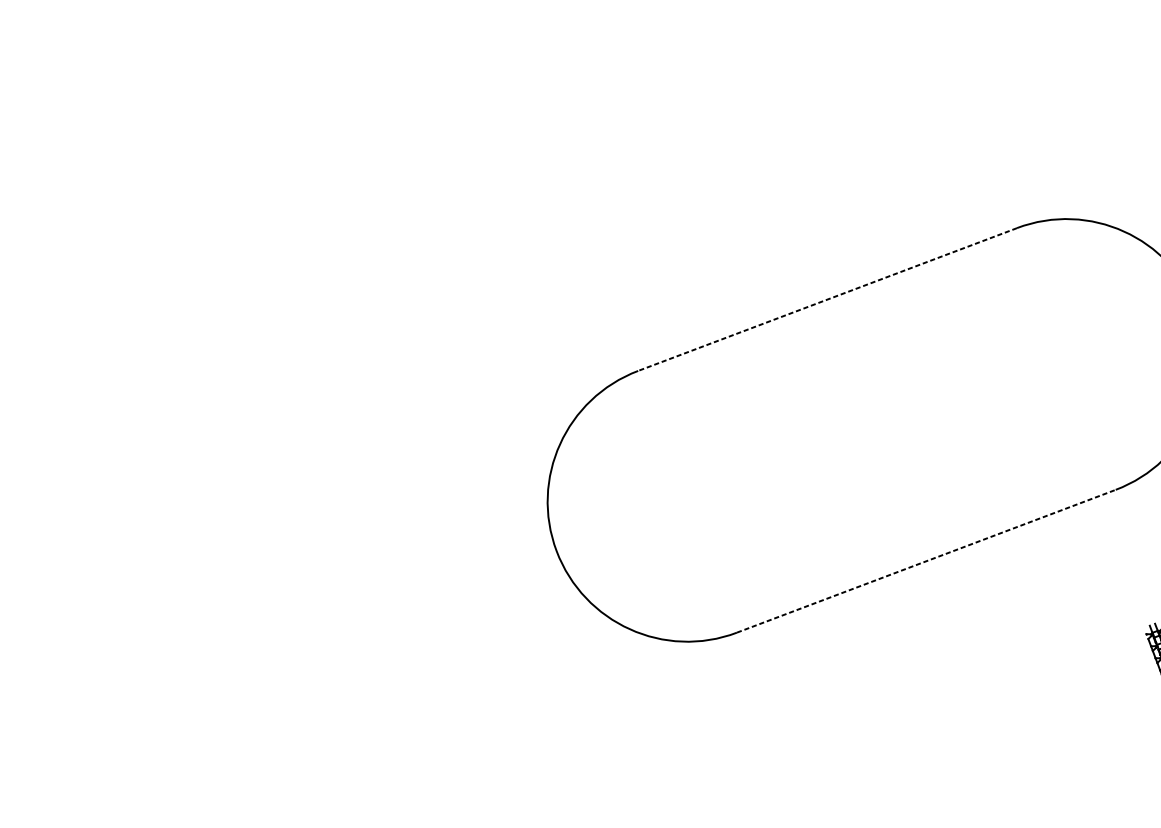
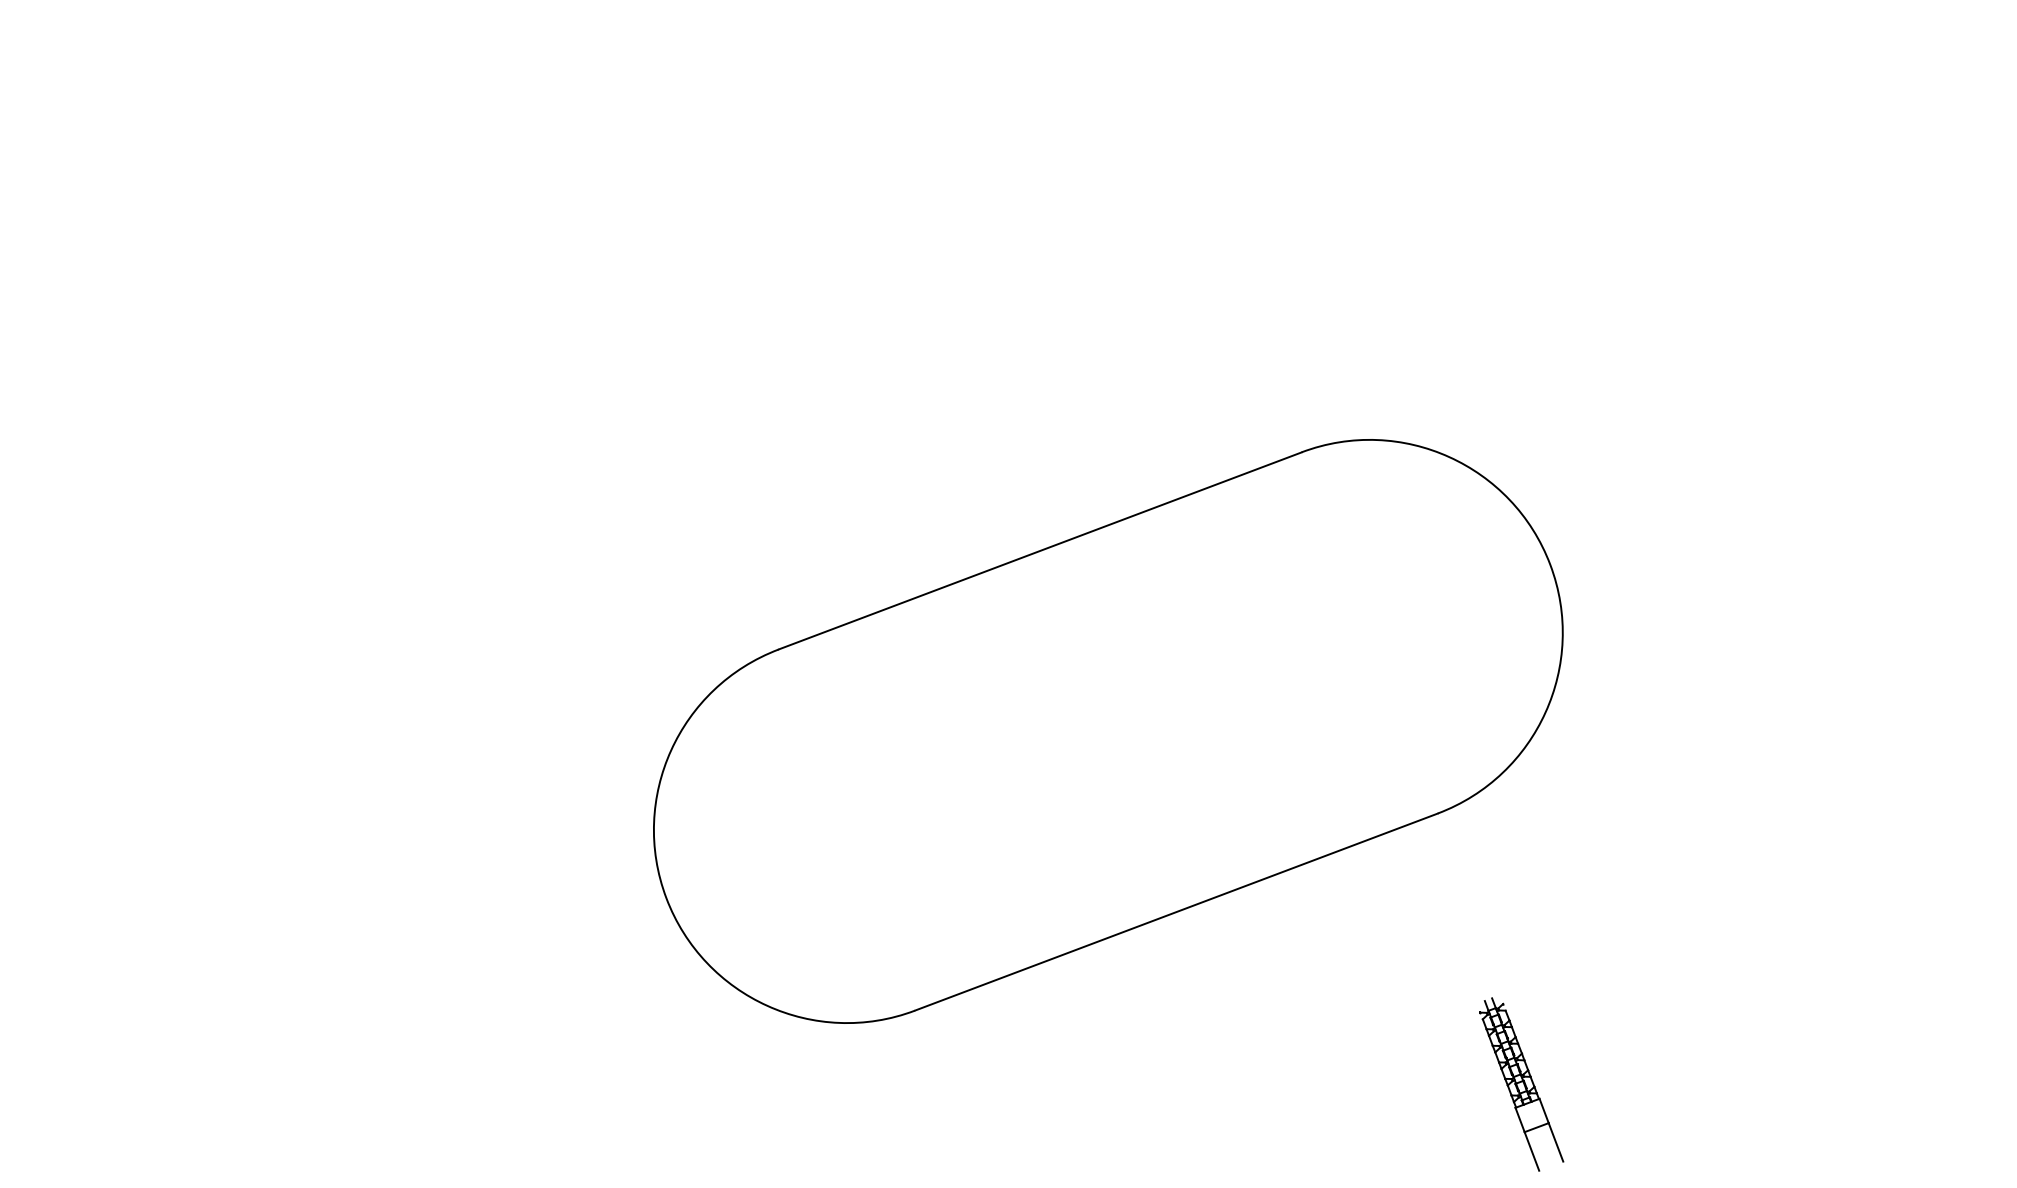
line: (827, 299) -> (1039, 551), dashed -> solid
line: (926, 560) -> (1176, 911), dashed -> solid

